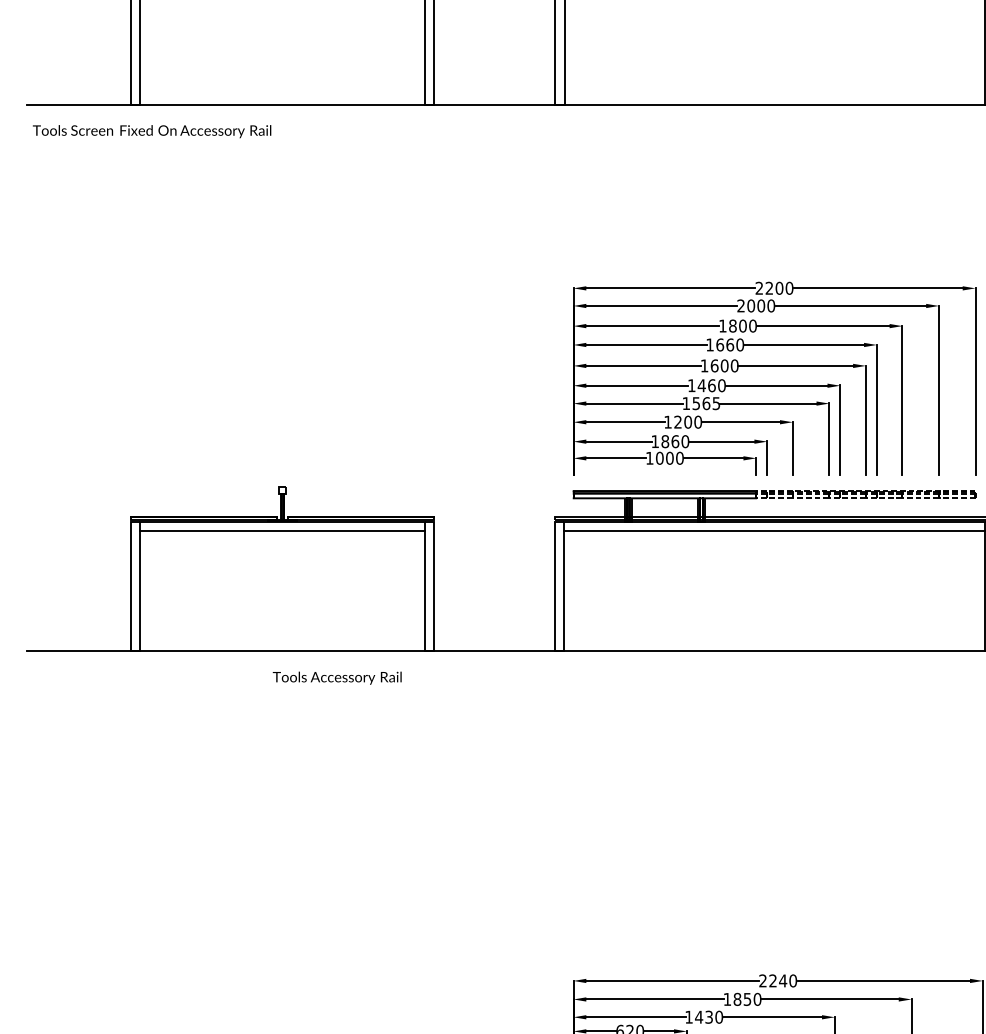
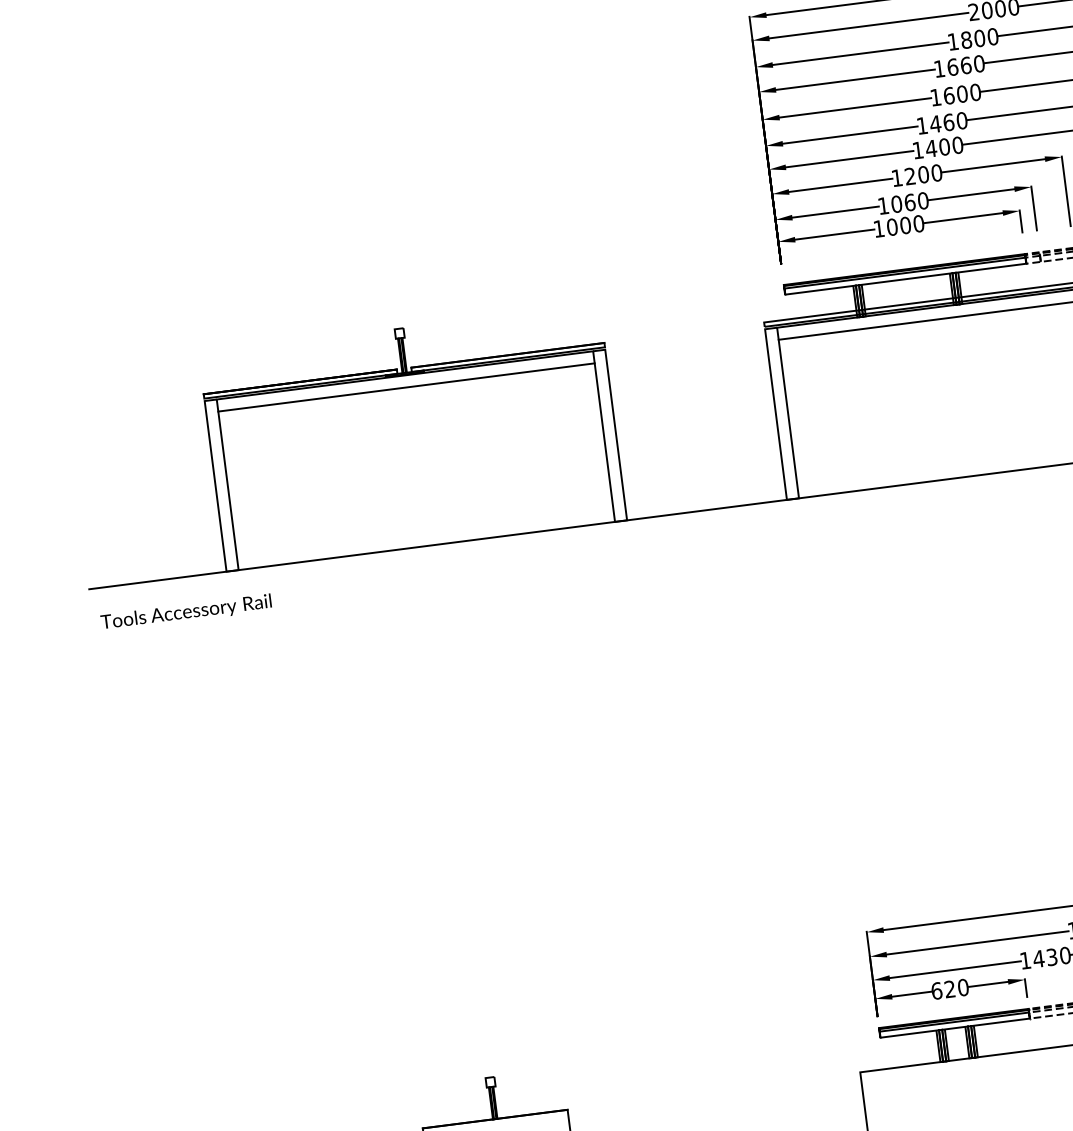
text: (706, 403) -> (944, 146), 1565 -> 1400
text: (665, 441) -> (896, 204), 1860 -> 1060
text: (336, 677) -> (185, 612), moved

